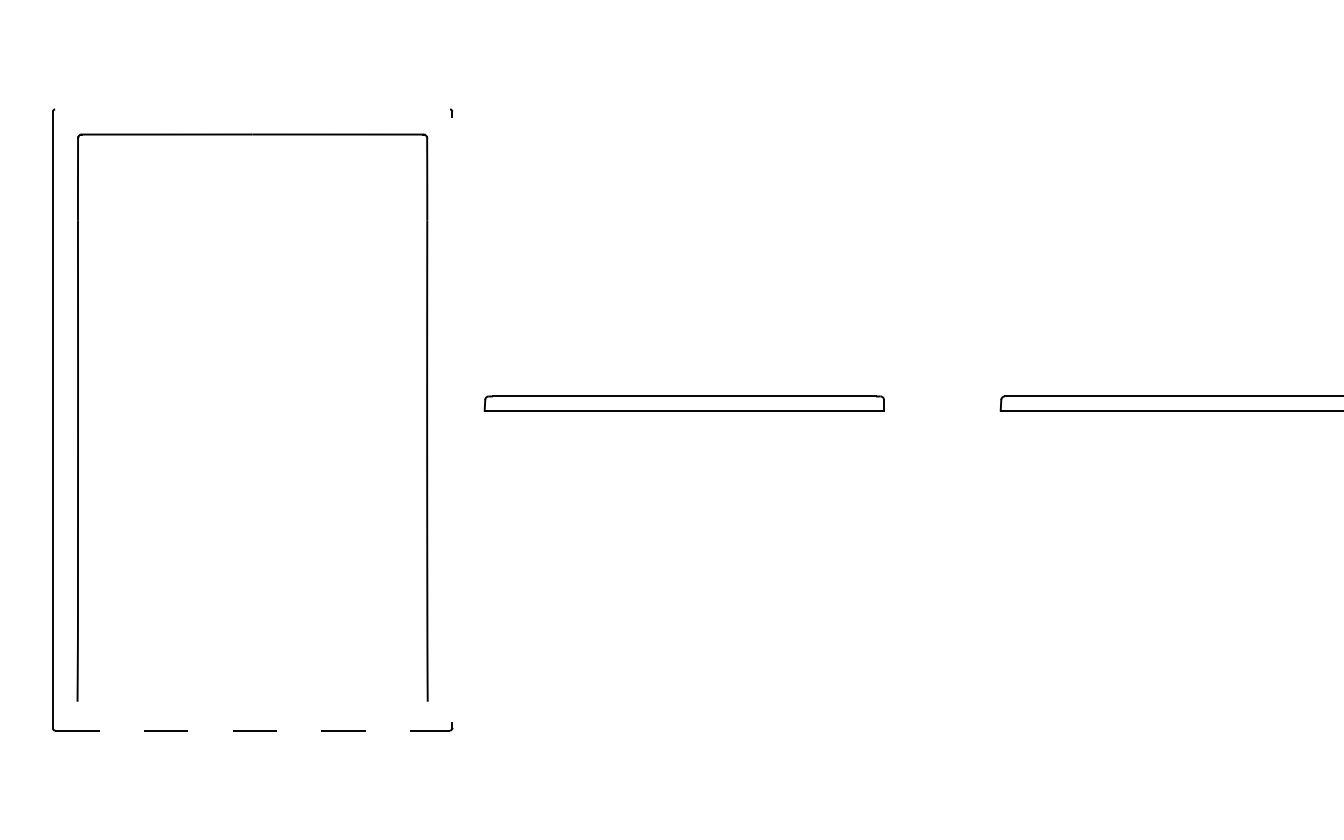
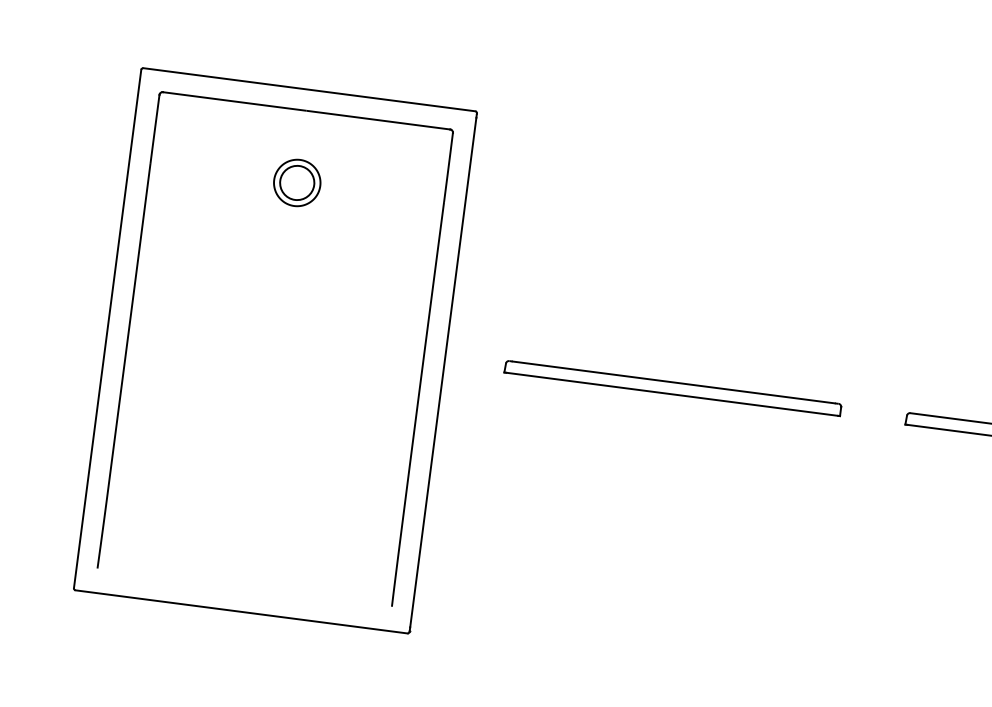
line: (252, 109) -> (309, 89), added
part: (252, 220) -> (297, 183), added
part: (683, 403) -> (672, 388), moved
line: (452, 419) -> (443, 372), added
line: (253, 730) -> (242, 611), dashed -> solid

